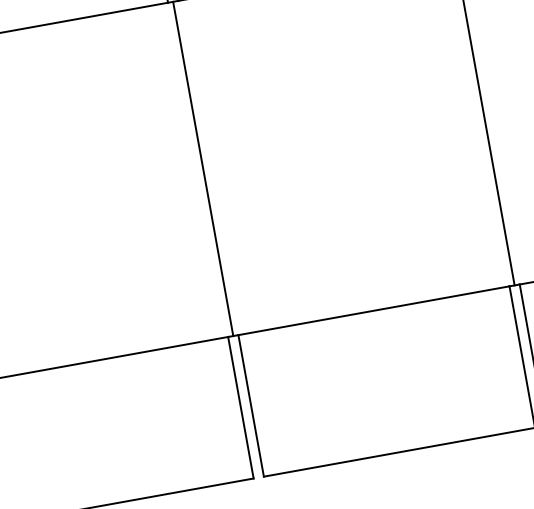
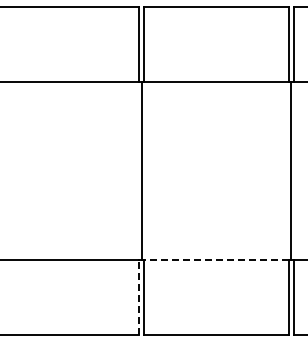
line: (371, 310) -> (215, 259), solid -> dashed
line: (240, 407) -> (138, 297), solid -> dashed

